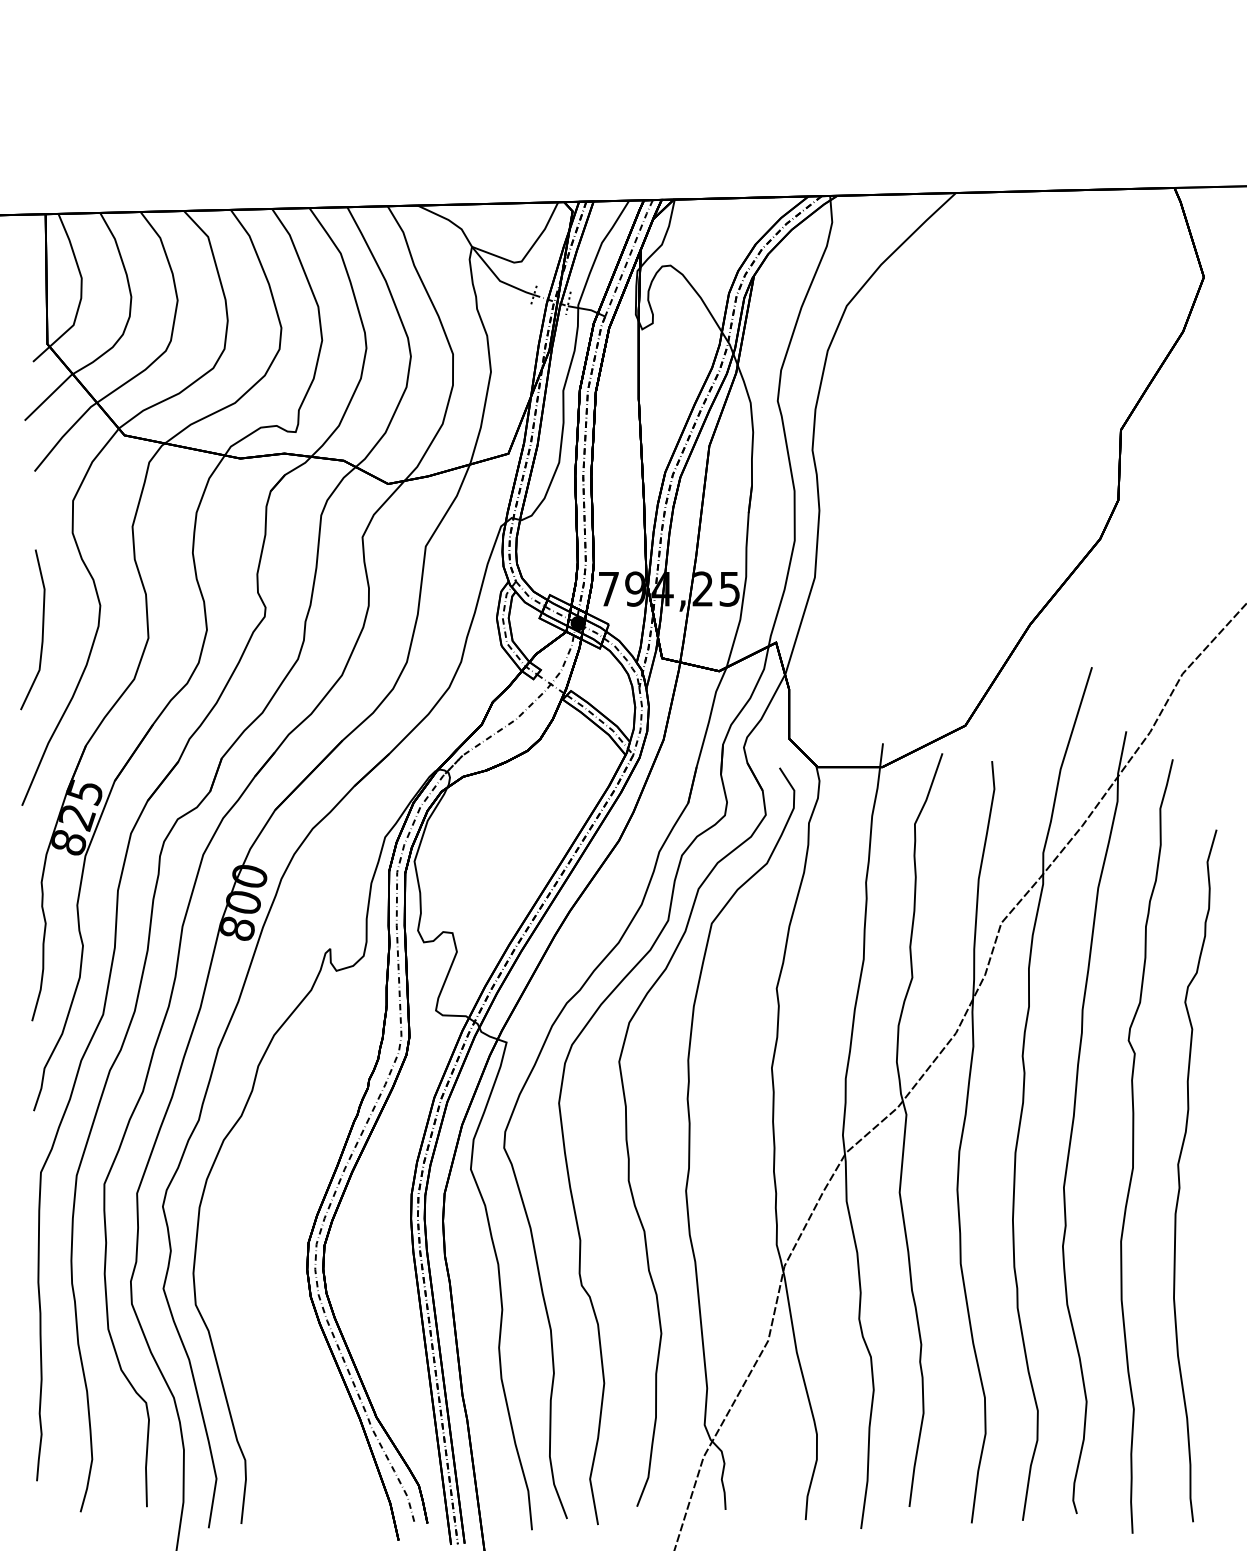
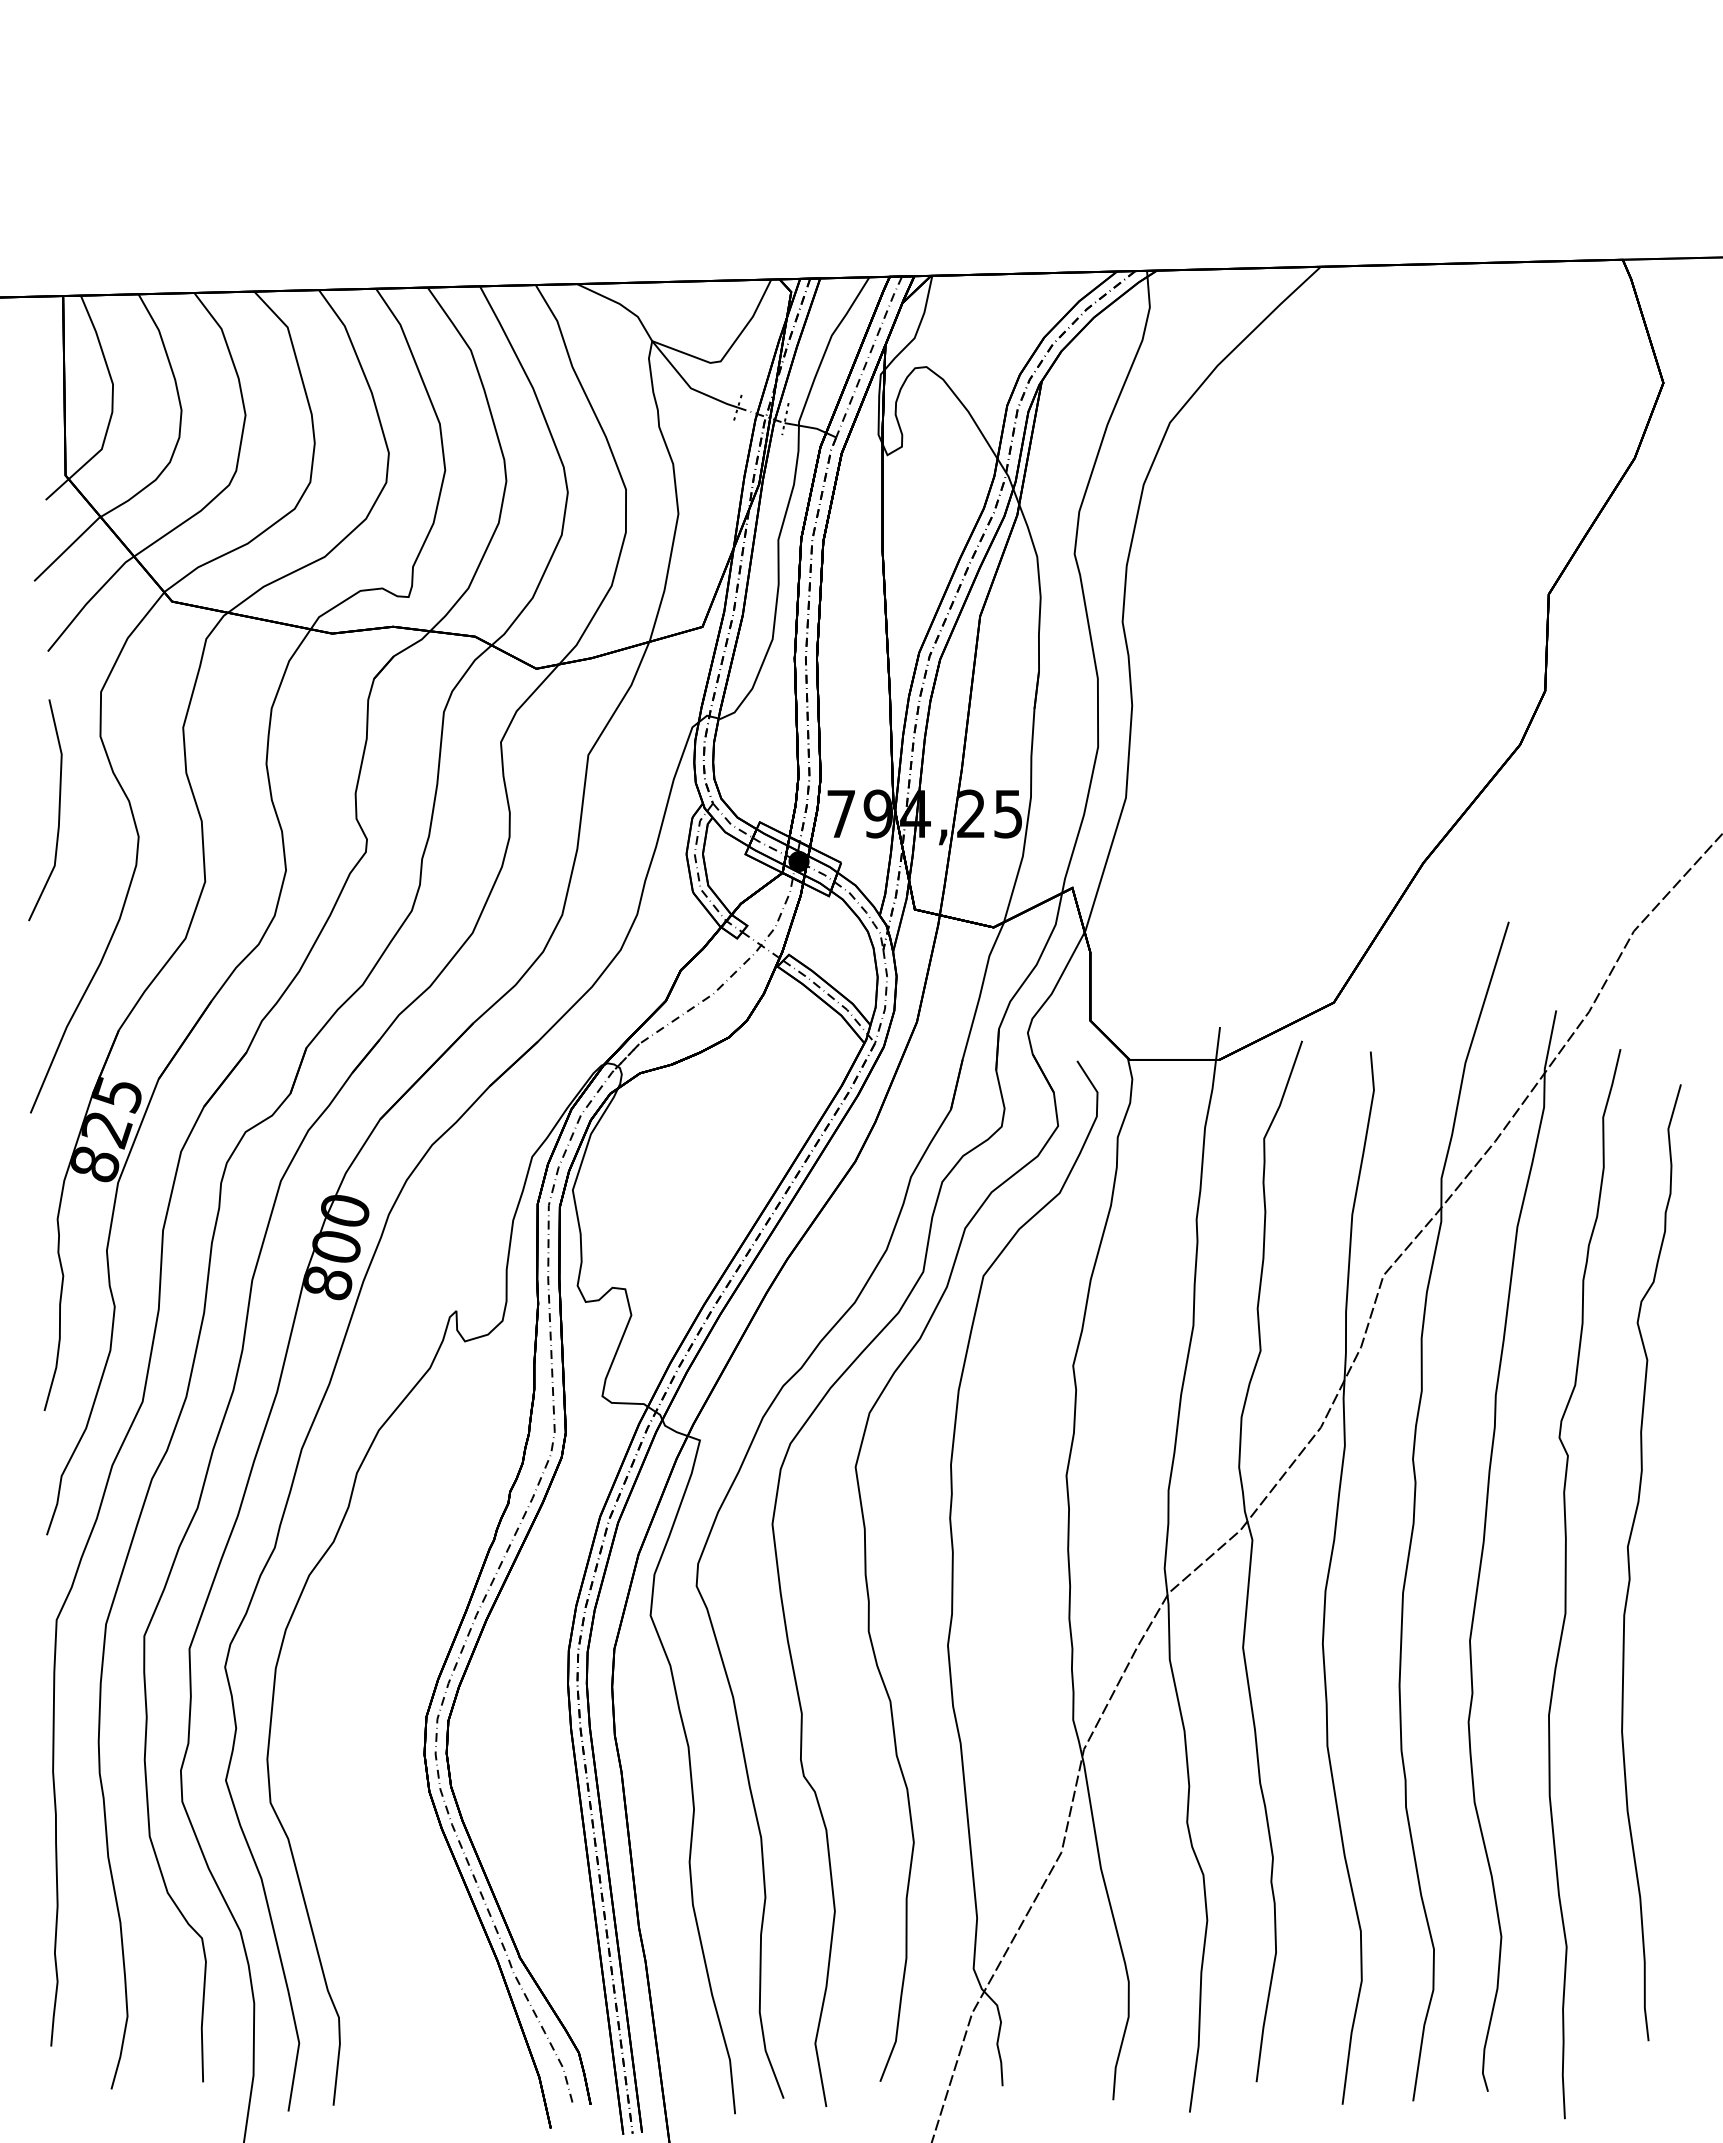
line: (42, 630) -> (58, 810), moved
curve: (1179, 1175) -> (1629, 1562), moved

